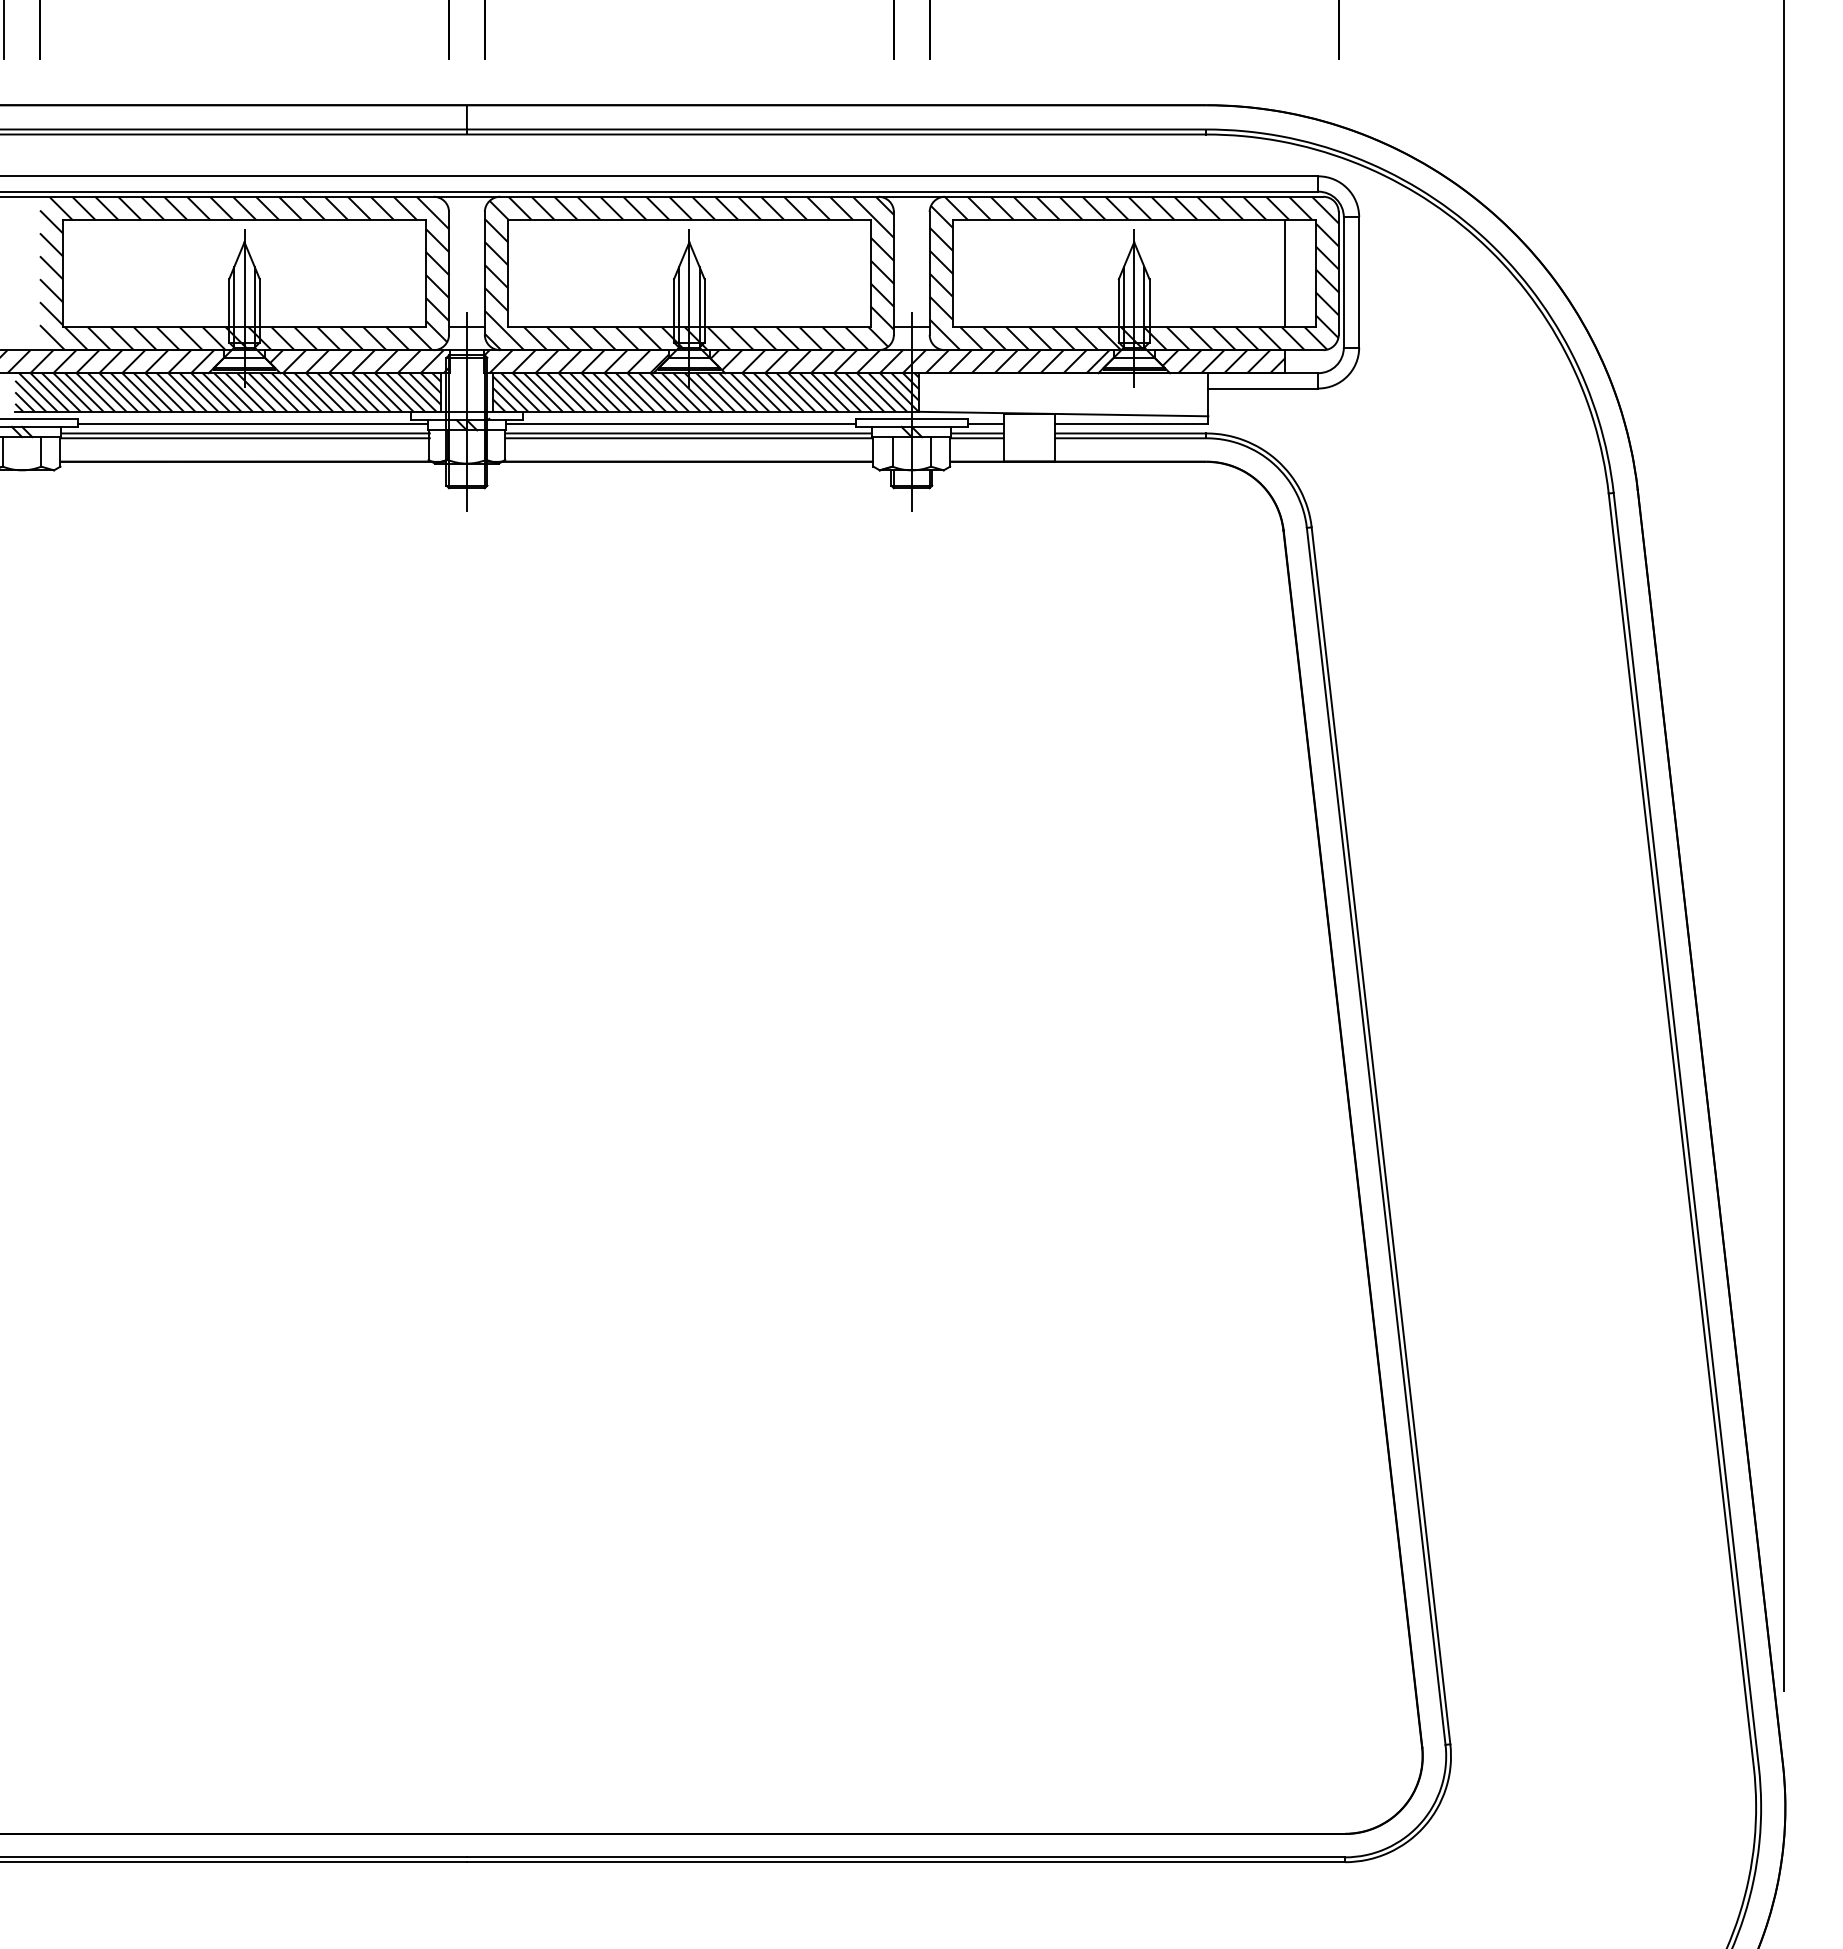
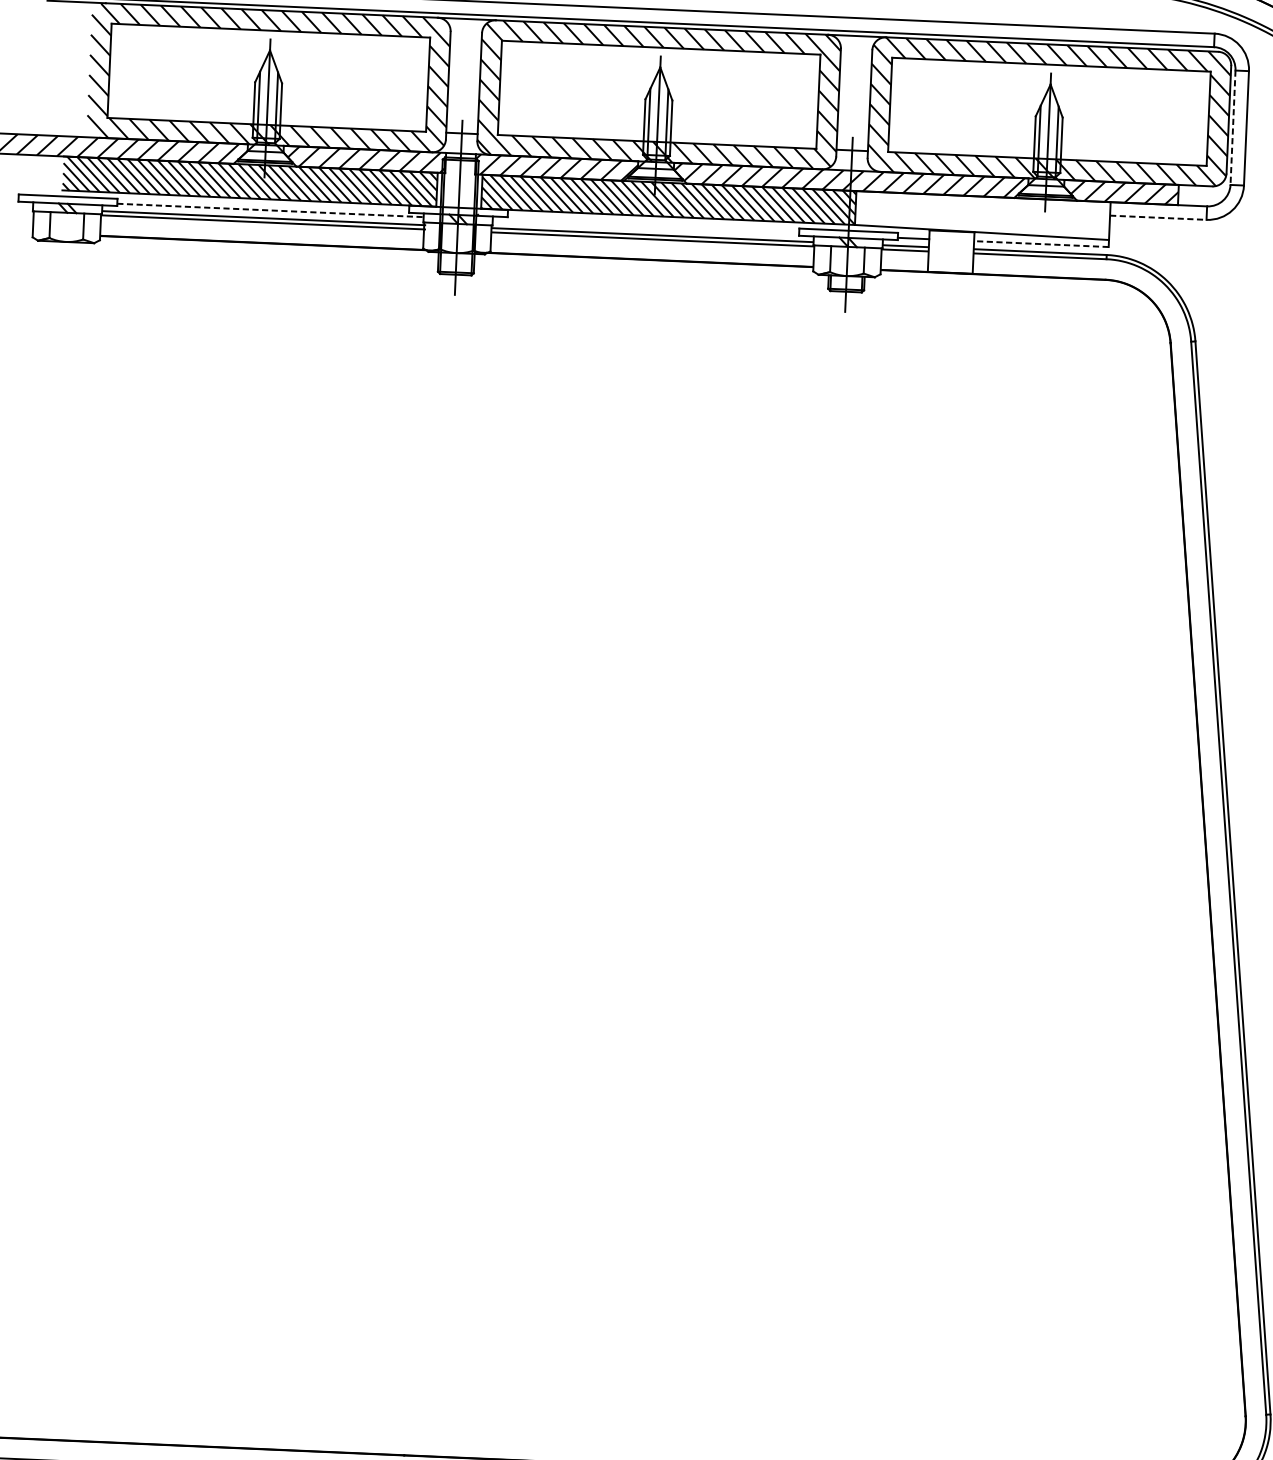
line: (1285, 273) -> (1182, 117), removed
line: (1343, 282) -> (1232, 127), solid -> dashed
line: (1263, 388) -> (1158, 217), solid -> dashed
line: (252, 424) -> (270, 210), solid -> dashed
line: (680, 424) -> (645, 226), removed
line: (1131, 424) -> (1041, 244), solid -> dashed

